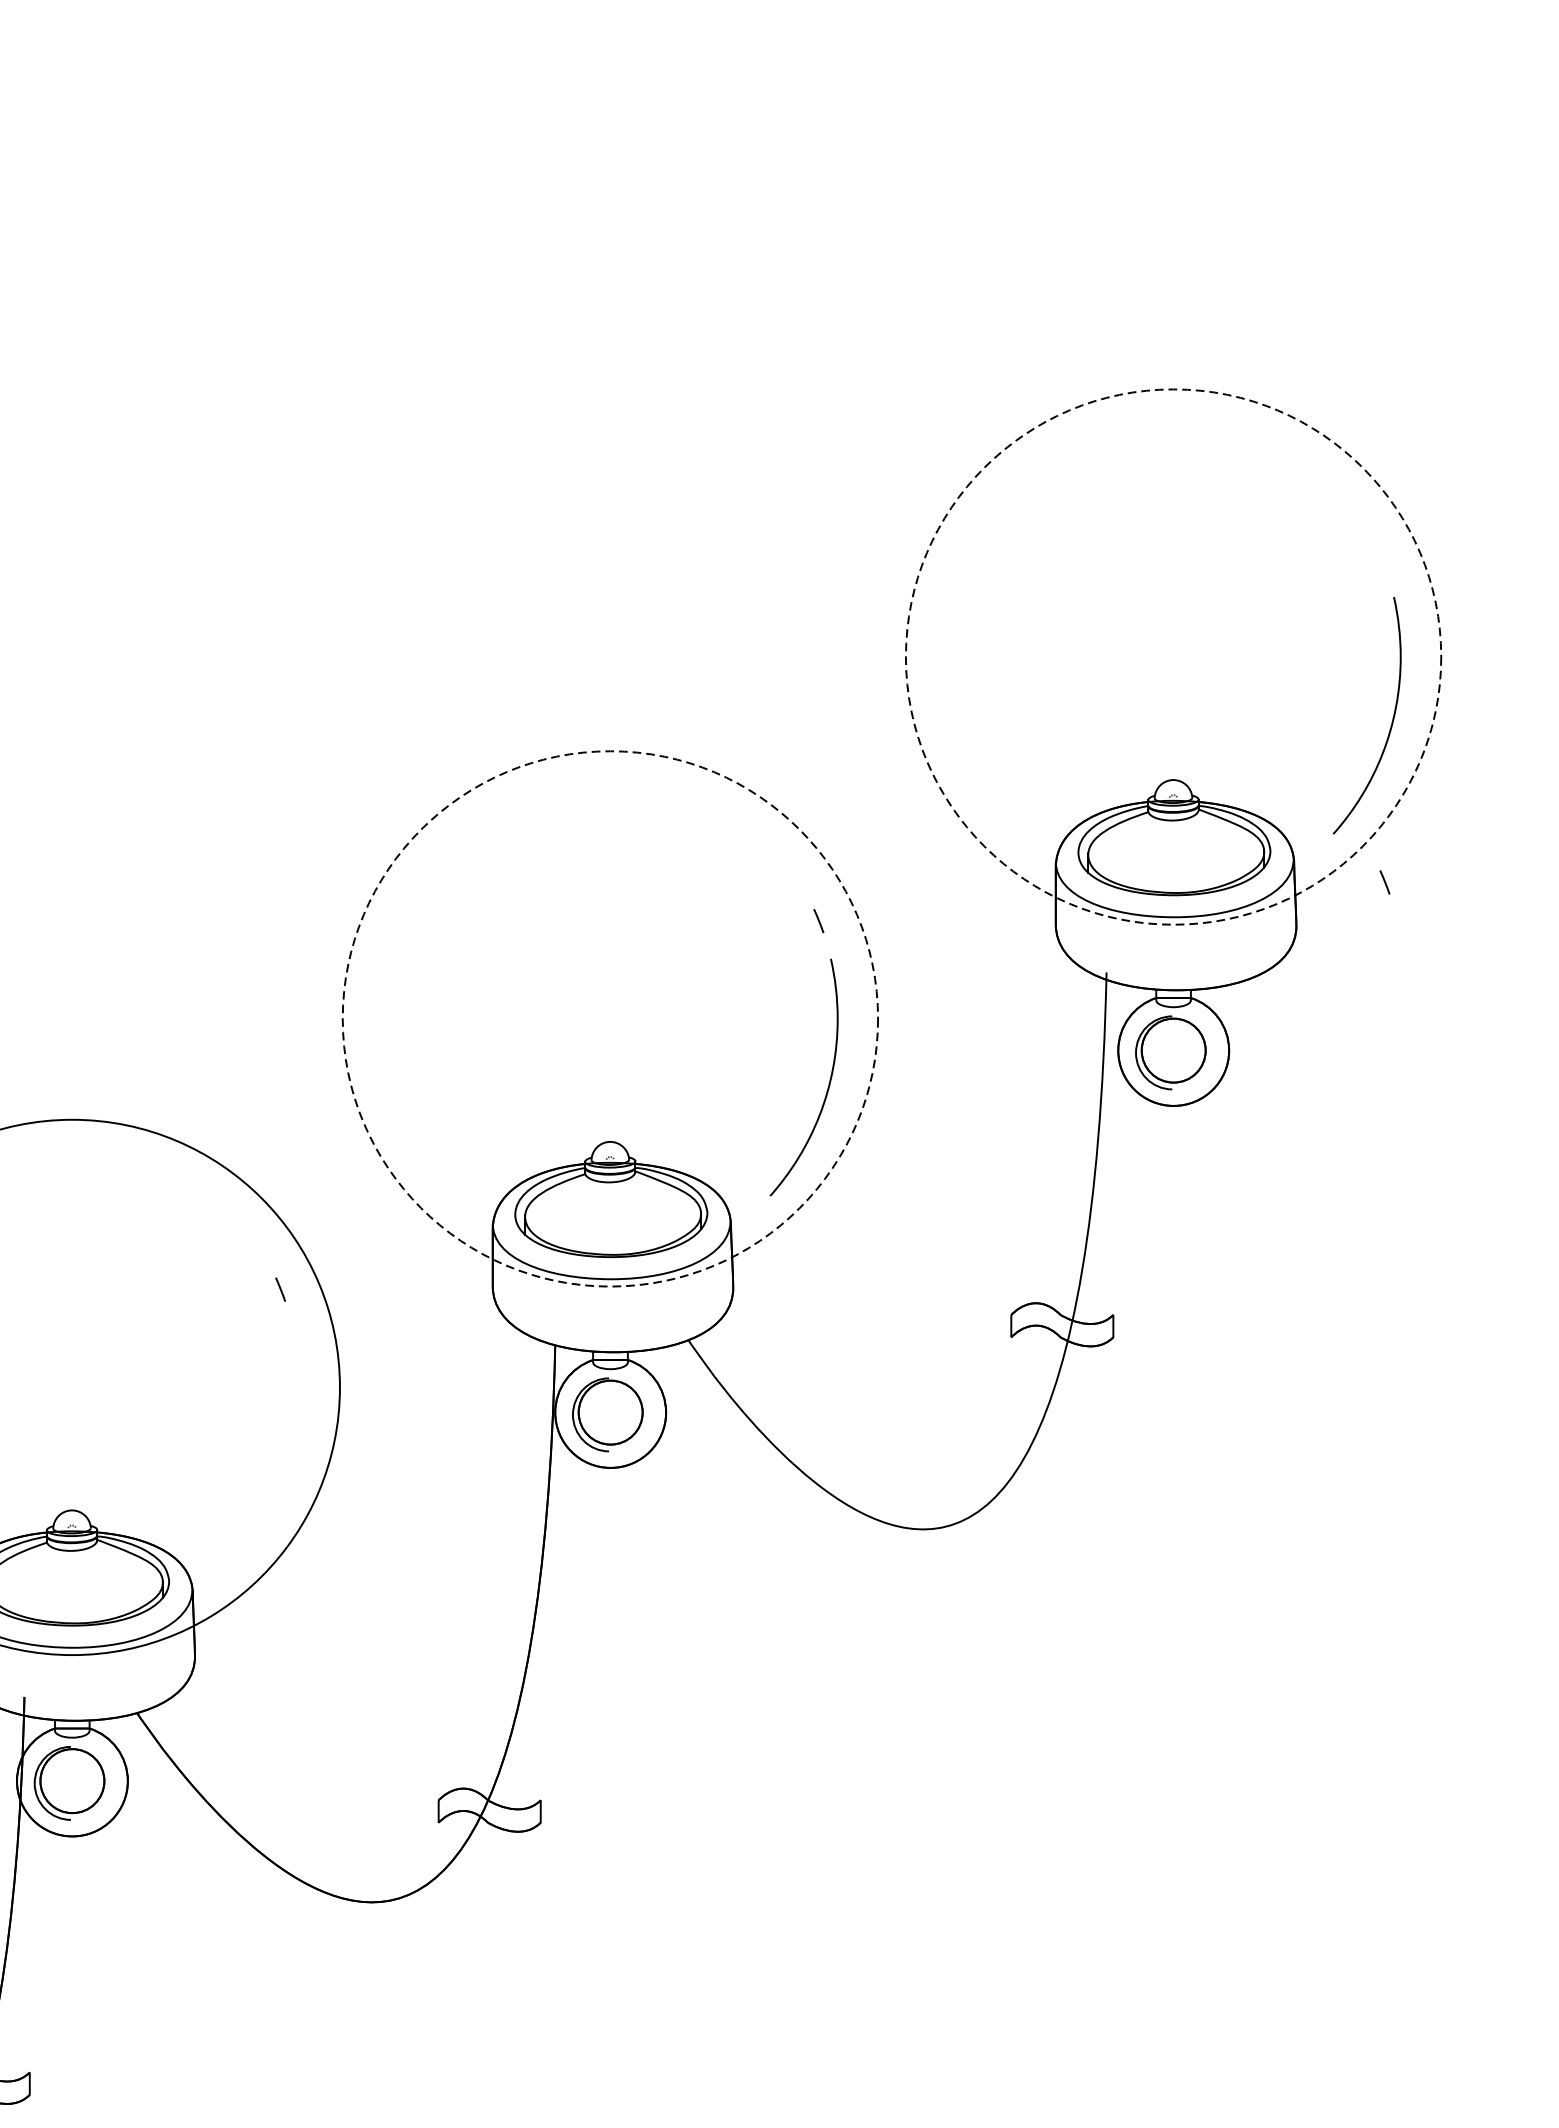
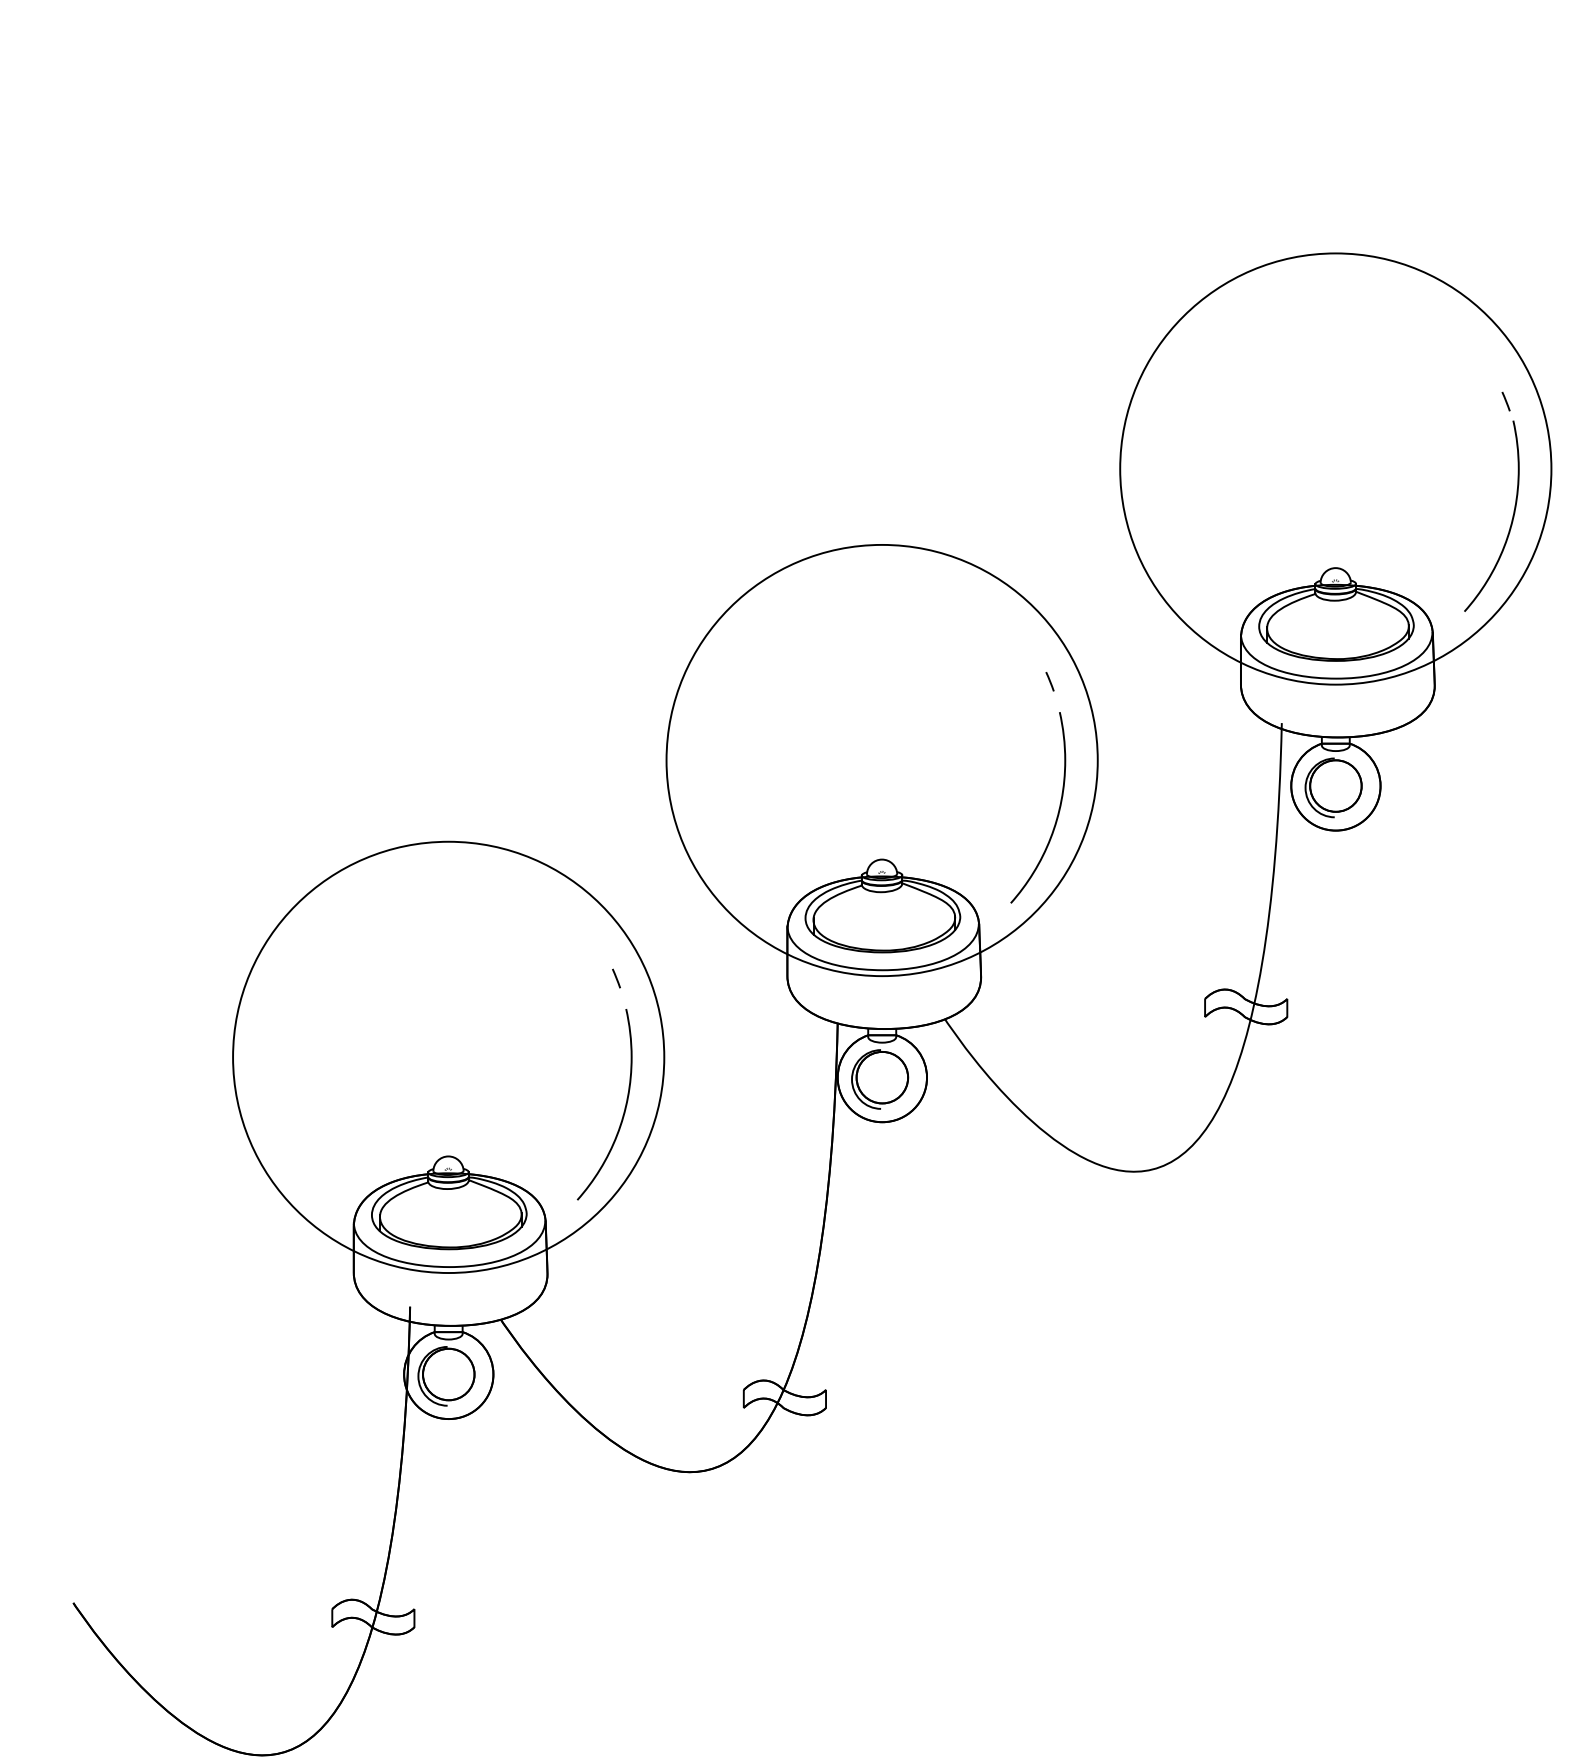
circle: (1173, 656) -> (1335, 468), dashed -> solid
line: (1384, 882) -> (1505, 401), moved
circle: (609, 1018) -> (881, 760), dashed -> solid
curve: (290, 1449) -> (624, 1107), added

